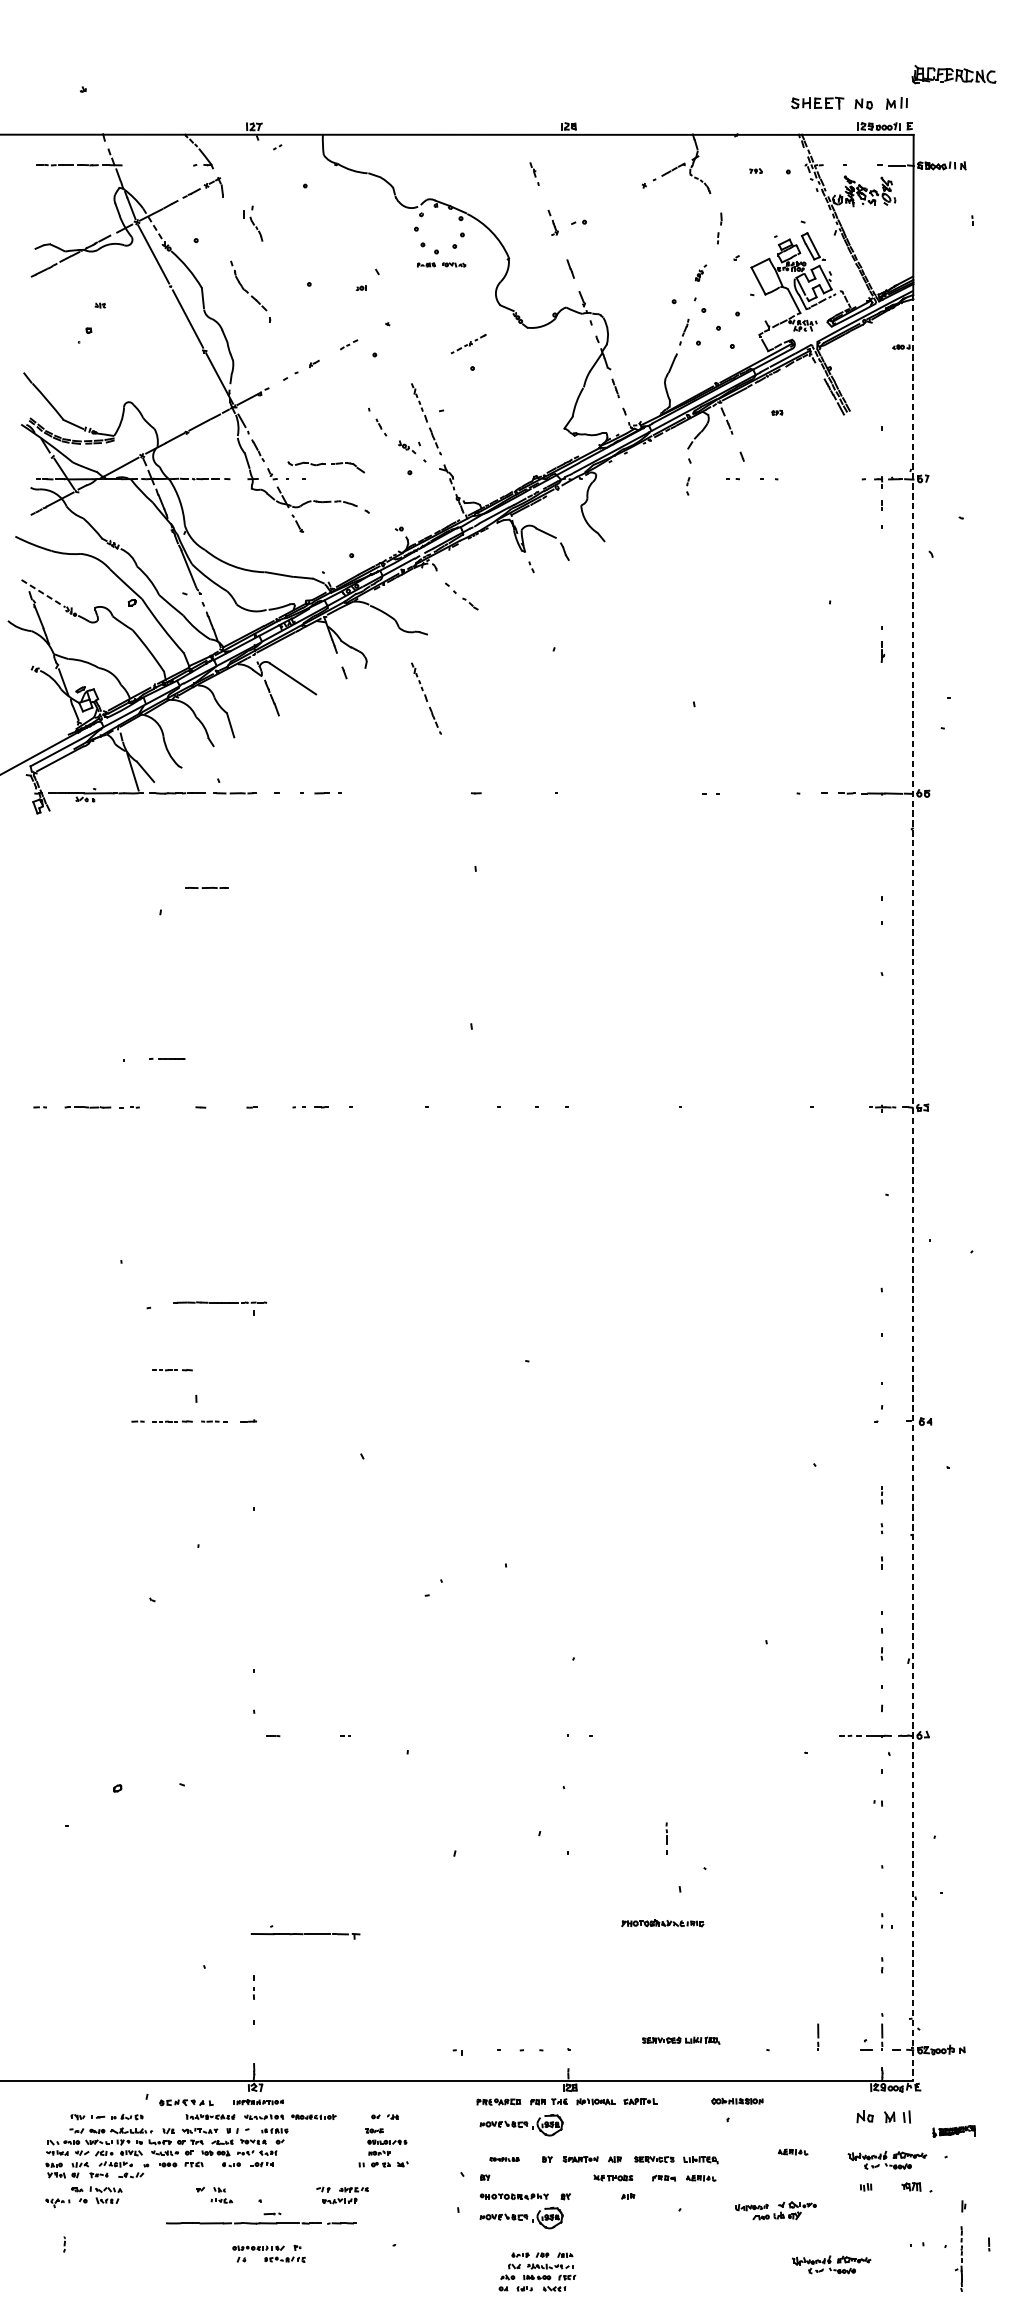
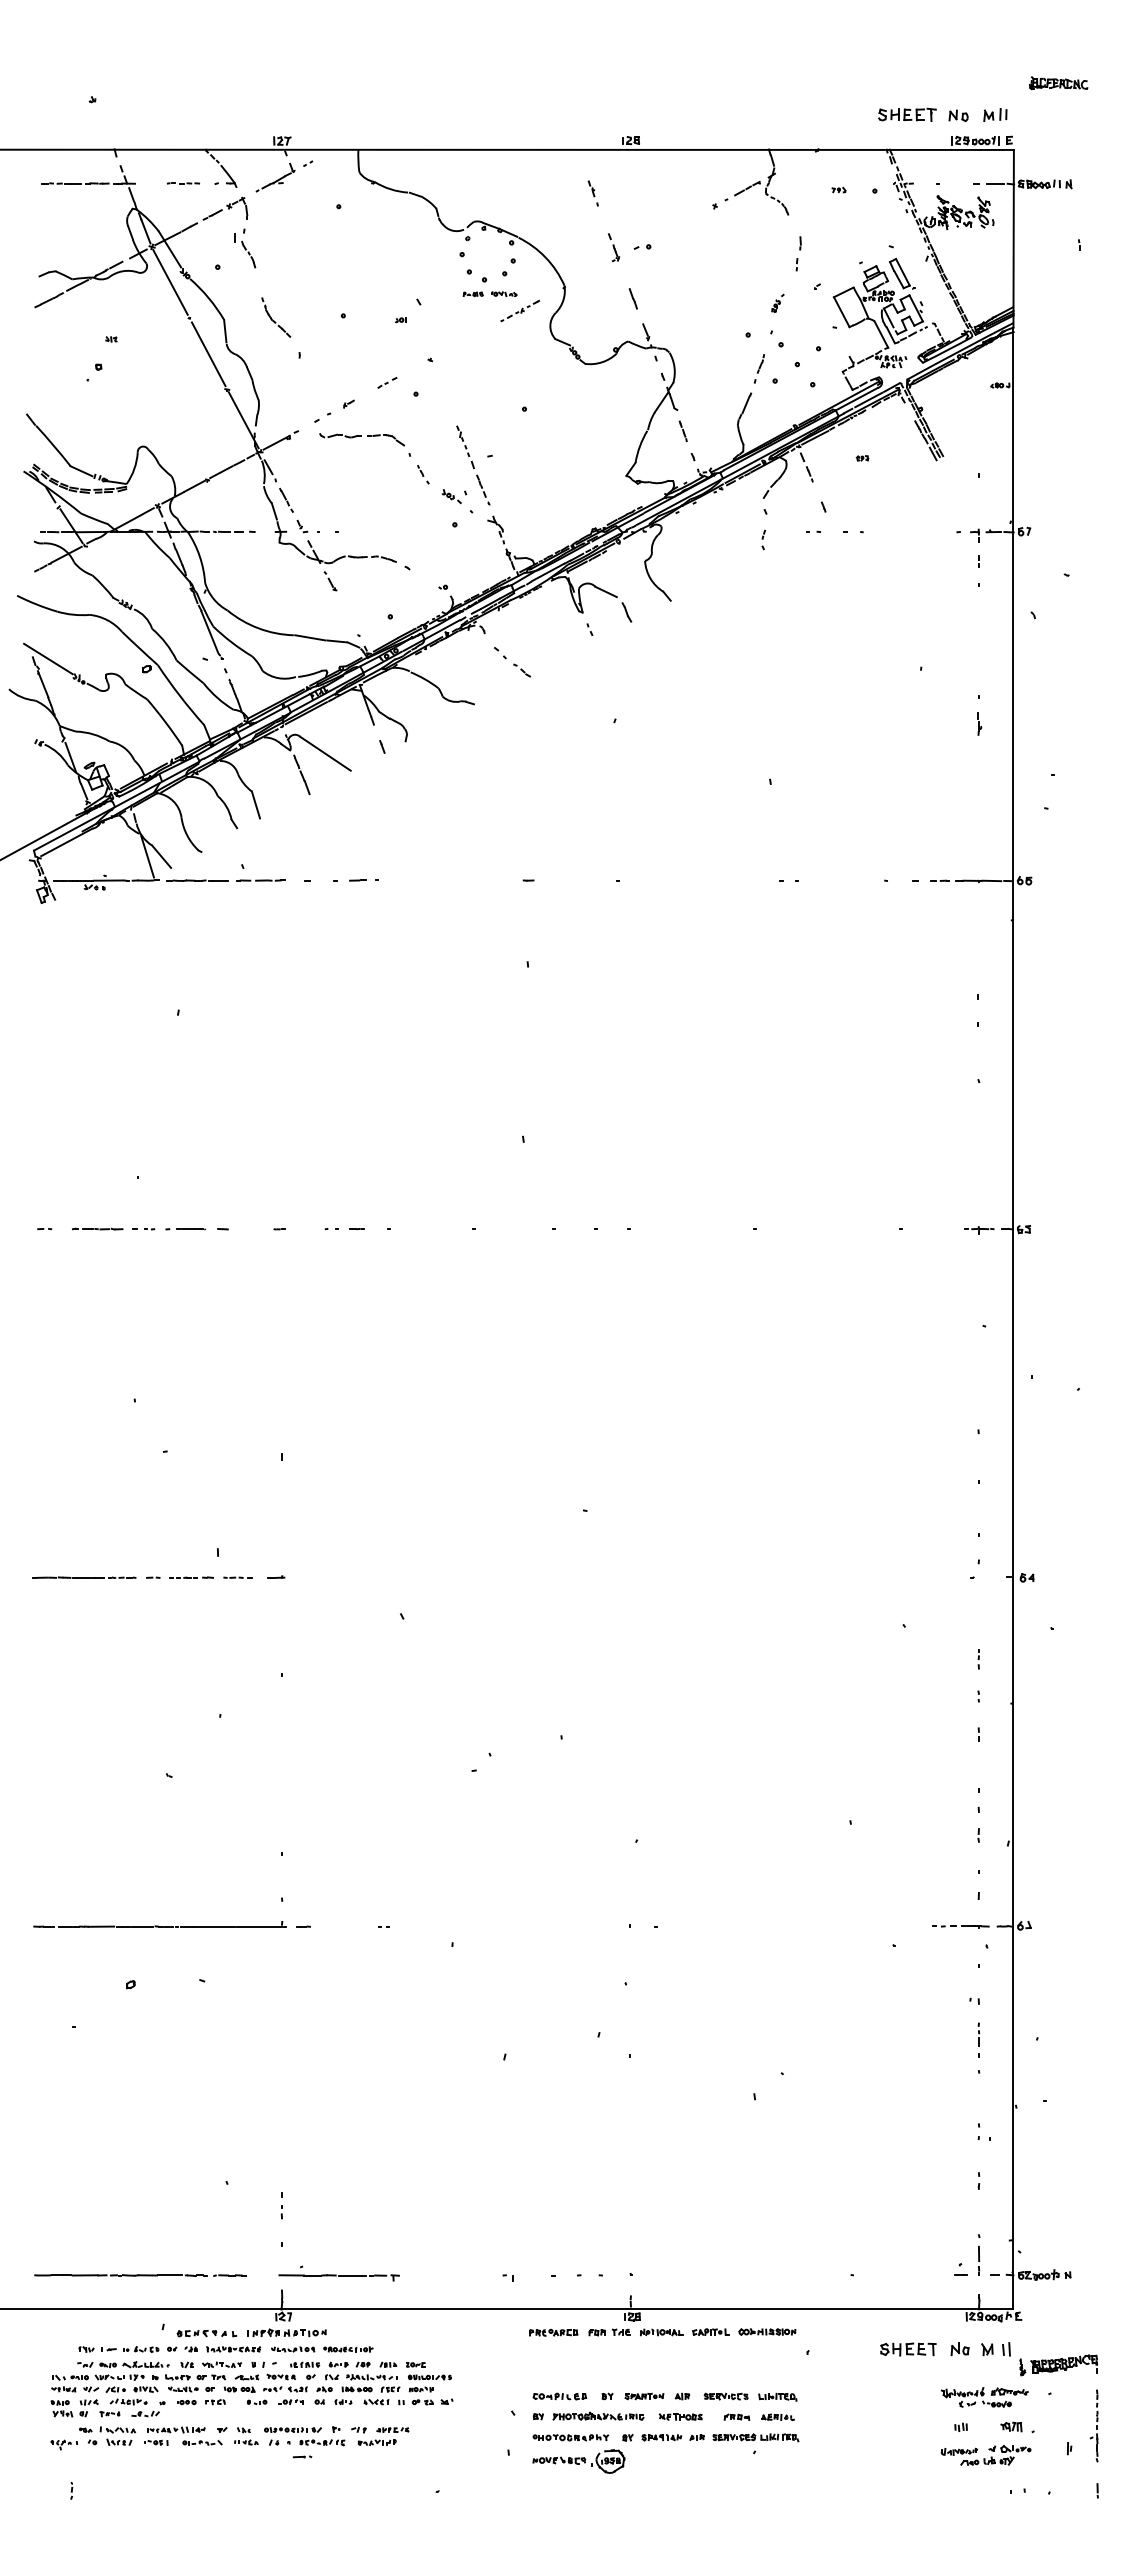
part: (953, 75) -> (1058, 83), size x0.62
part: (248, 159) -> (275, 177), added
line: (165, 165) -> (183, 183), added
part: (253, 223) -> (245, 248), moved
line: (153, 224) -> (170, 249), dashed -> solid
part: (249, 285) -> (276, 317), size x0.71
part: (468, 343) -> (519, 310), moved
part: (326, 467) -> (362, 439), moved
line: (43, 594) -> (48, 659), dashed -> solid
part: (426, 698) -> (473, 775), removed
line: (206, 887) -> (229, 985), removed
part: (167, 1059) -> (185, 1229), moved
line: (913, 1187) -> (1013, 1318), dashed -> solid
line: (220, 1302) -> (84, 1577), moved
part: (172, 1370) -> (191, 1520), removed
part: (143, 1734) -> (159, 1924), added
part: (666, 1837) -> (978, 2039), moved
part: (662, 1922) -> (598, 2415), moved
part: (304, 1932) -> (338, 2273), moved
line: (818, 2036) -> (908, 2260), removed
part: (680, 2040) -> (755, 2437), moved
part: (737, 2100) -> (767, 2331), moved
part: (258, 2101) -> (286, 2332), size x1.43
part: (385, 2117) -> (182, 2349), moved
part: (818, 2117) -> (908, 2349), added
part: (521, 2125) -> (578, 2358), removed
part: (953, 2131) -> (1058, 2365), size x1.67
part: (792, 2152) -> (879, 2388), removed
part: (504, 2159) -> (559, 2396), size x1.67
part: (165, 2194) -> (183, 2435), added
part: (596, 2196) -> (661, 2437), added
part: (775, 2210) -> (985, 2455), moved
line: (261, 2223) -> (140, 2275), moved
part: (268, 2254) -> (304, 2436), moved
part: (958, 2258) -> (1093, 2425), moved
part: (831, 2264) -> (922, 2513), removed
part: (537, 2272) -> (357, 2383), moved

